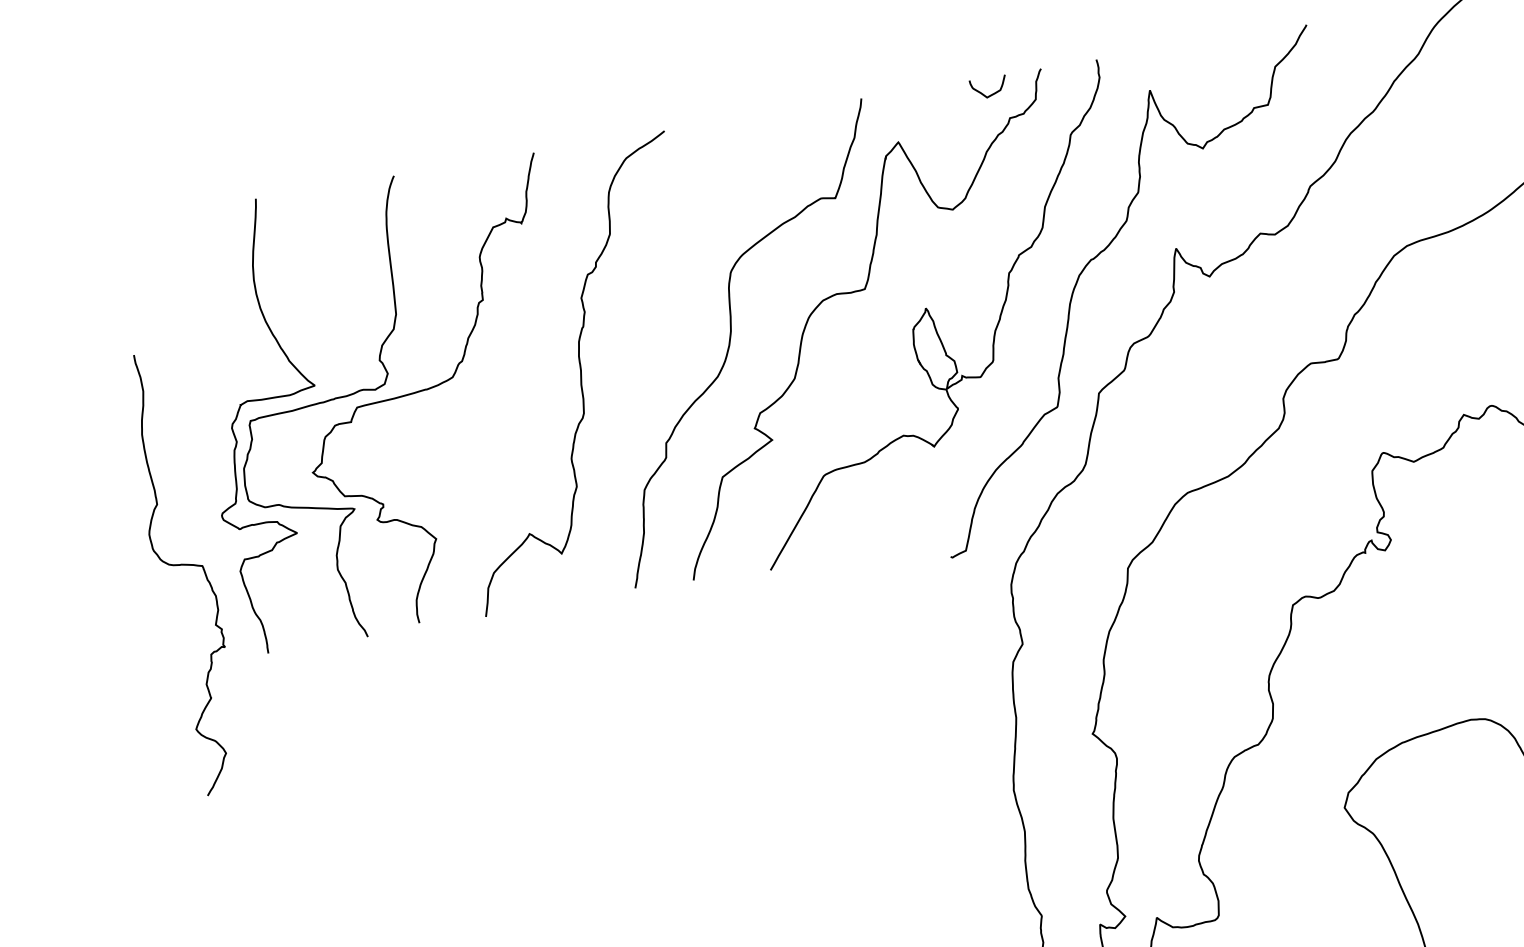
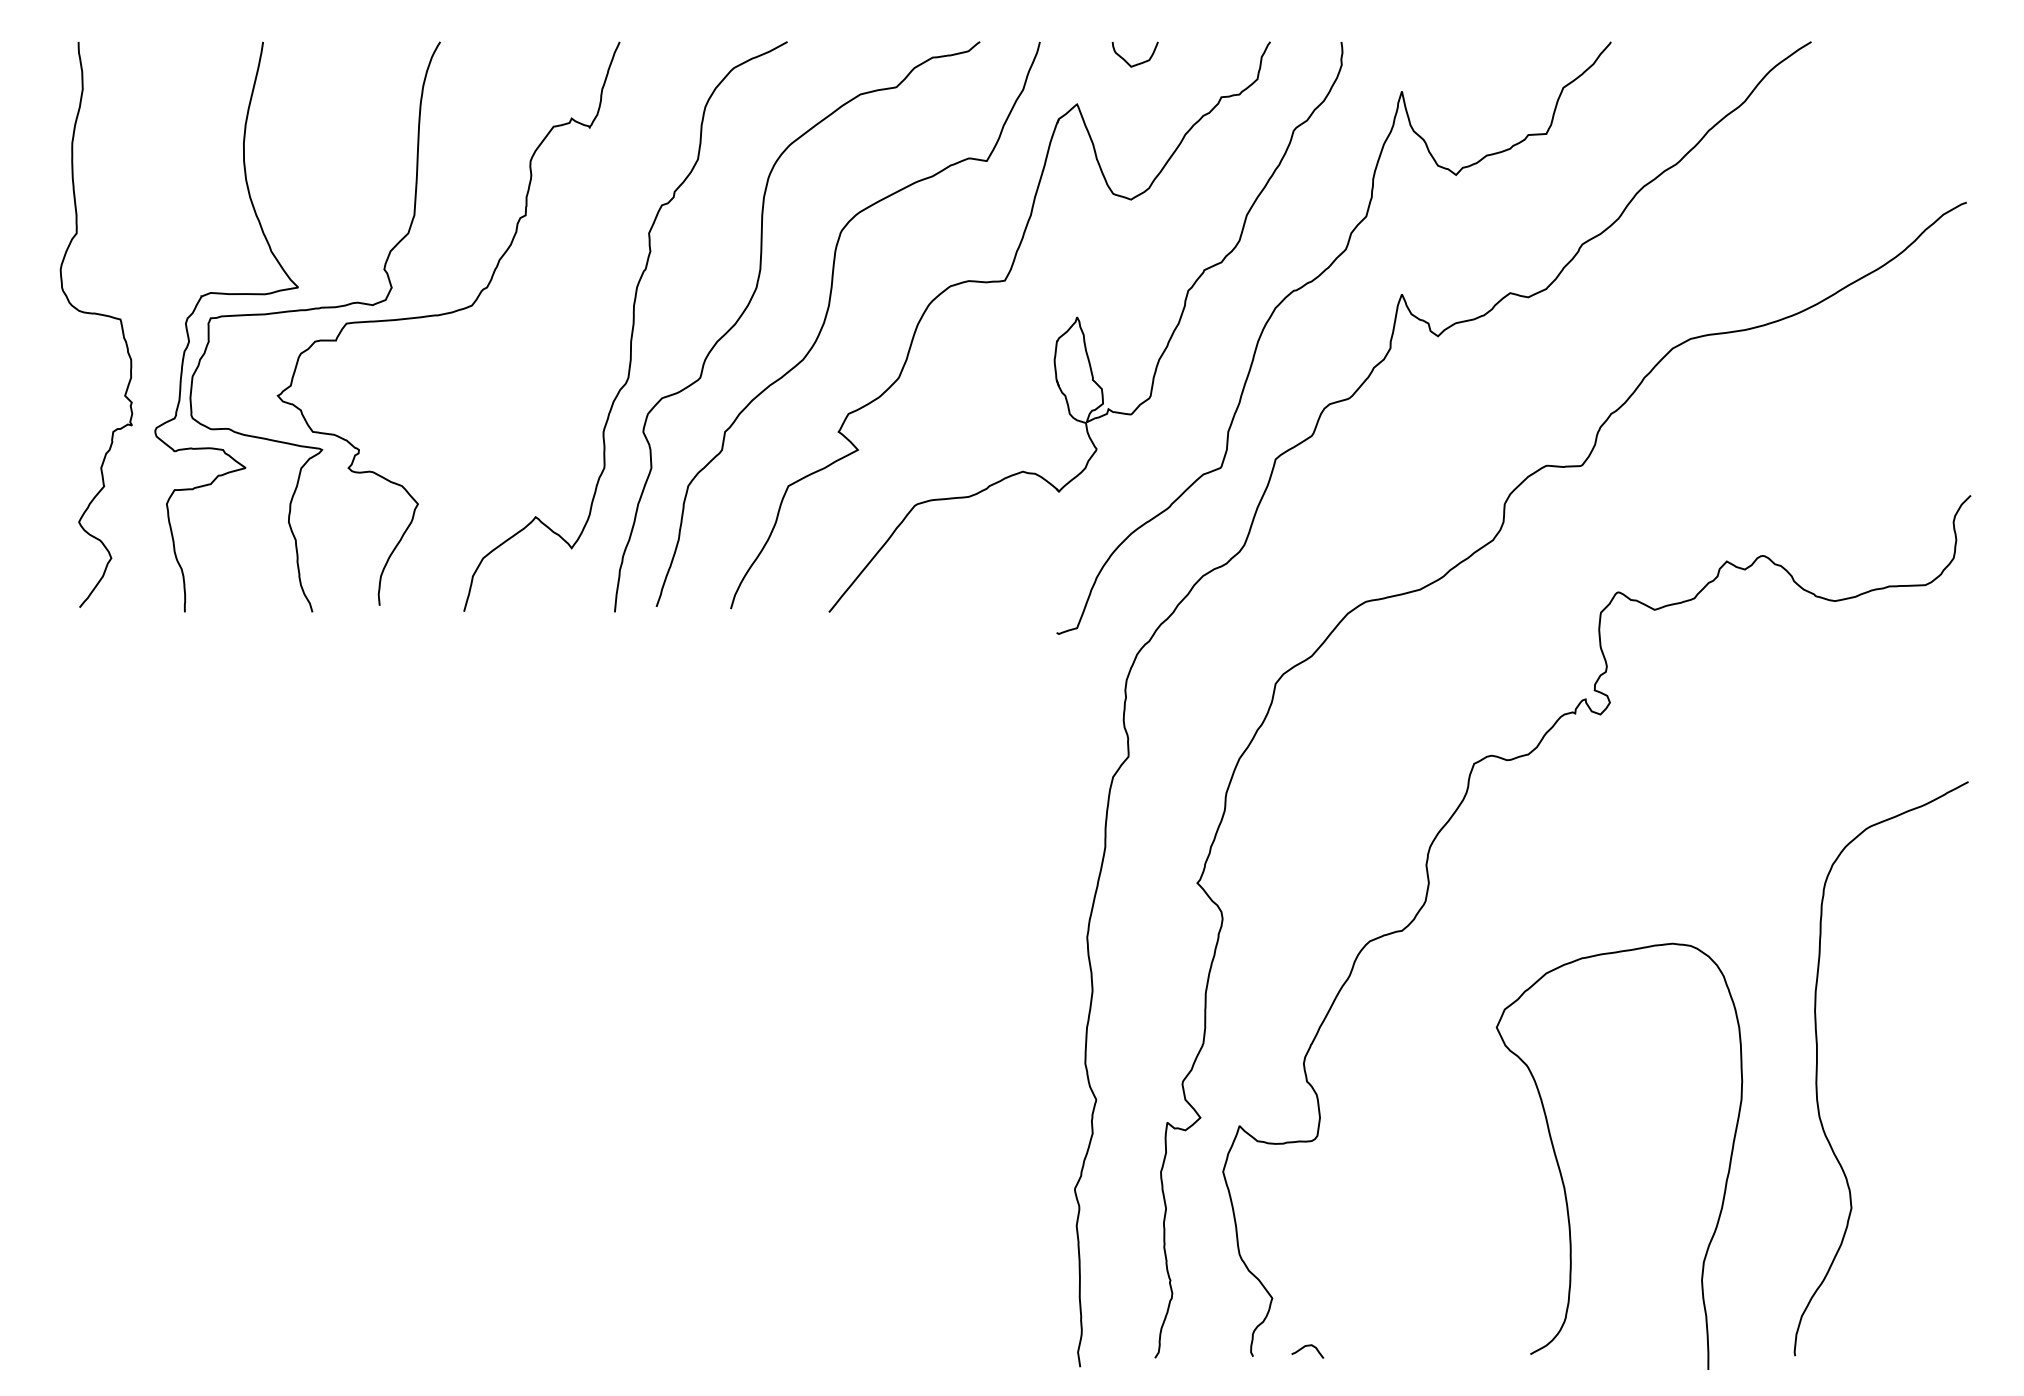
curve: (991, 94) -> (1137, 63), moved
curve: (669, 339) -> (750, 303), added
curve: (184, 565) -> (98, 315), moved

